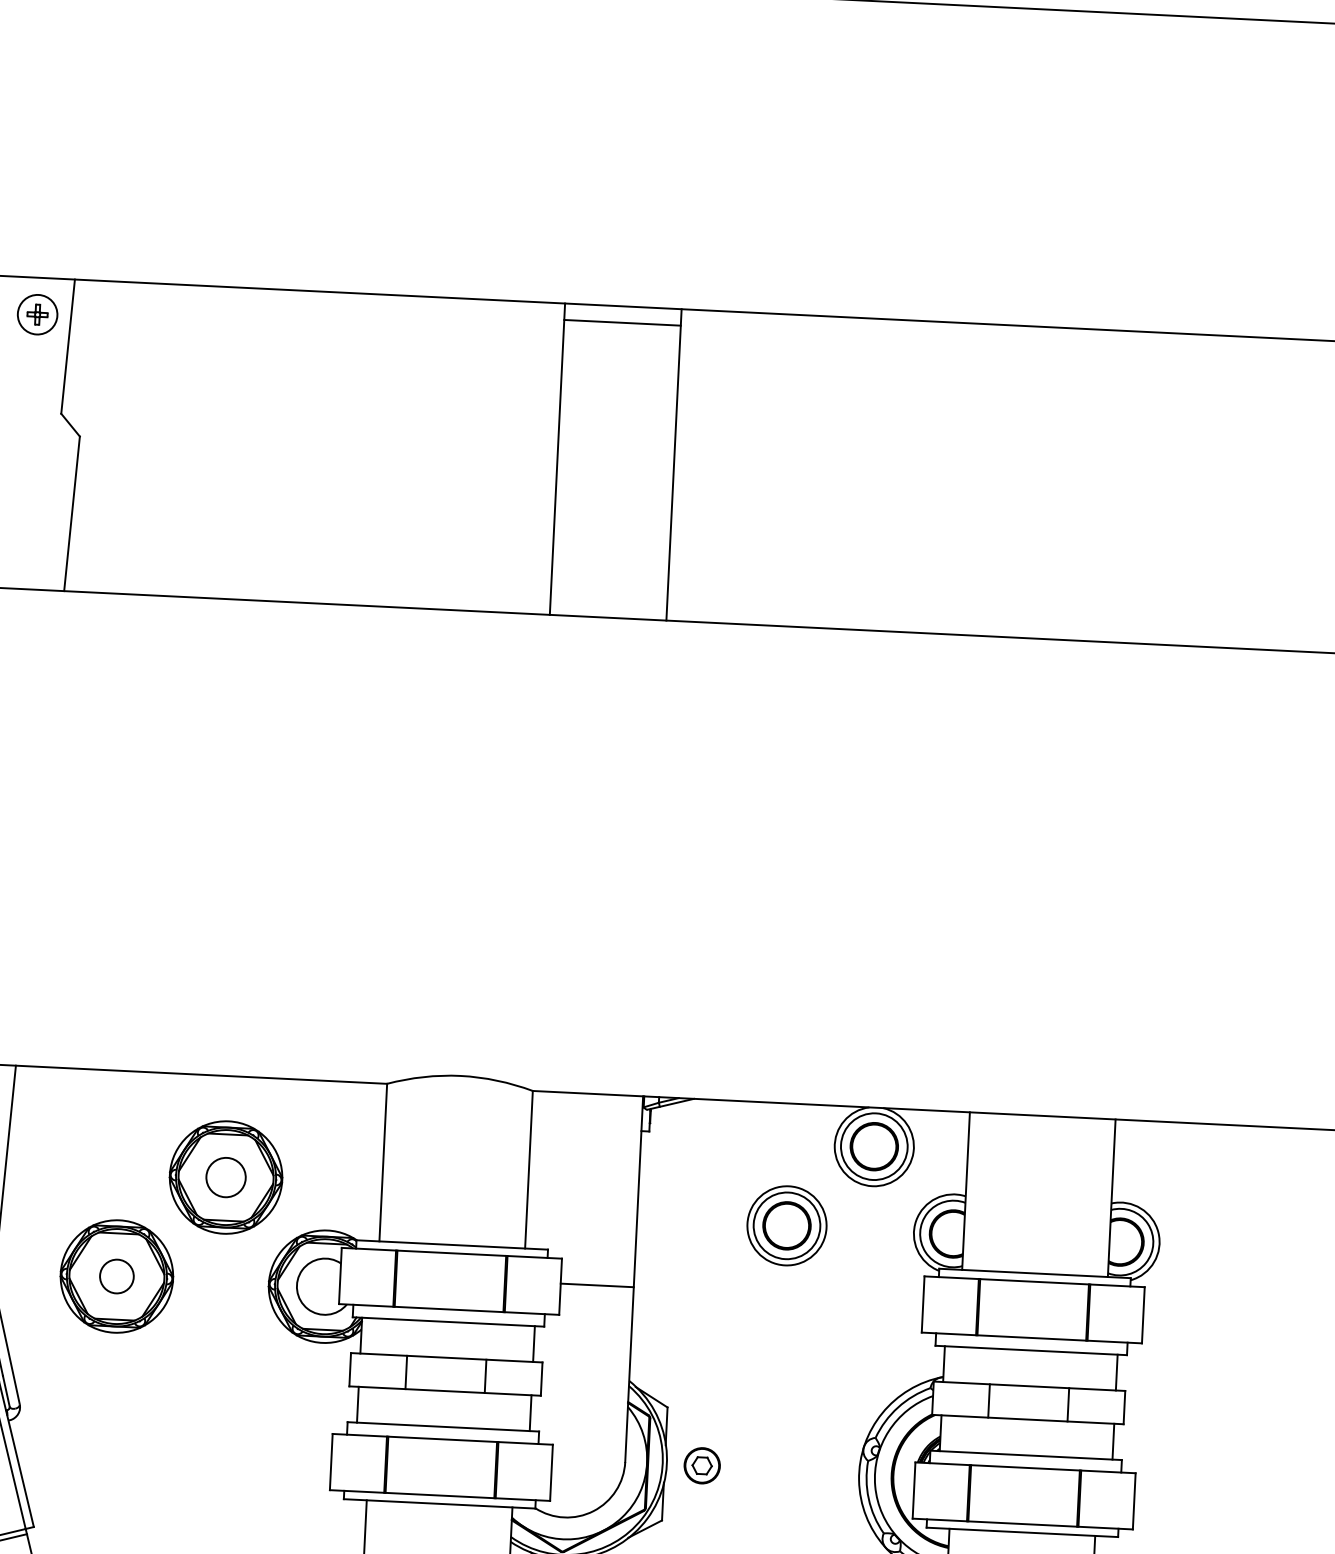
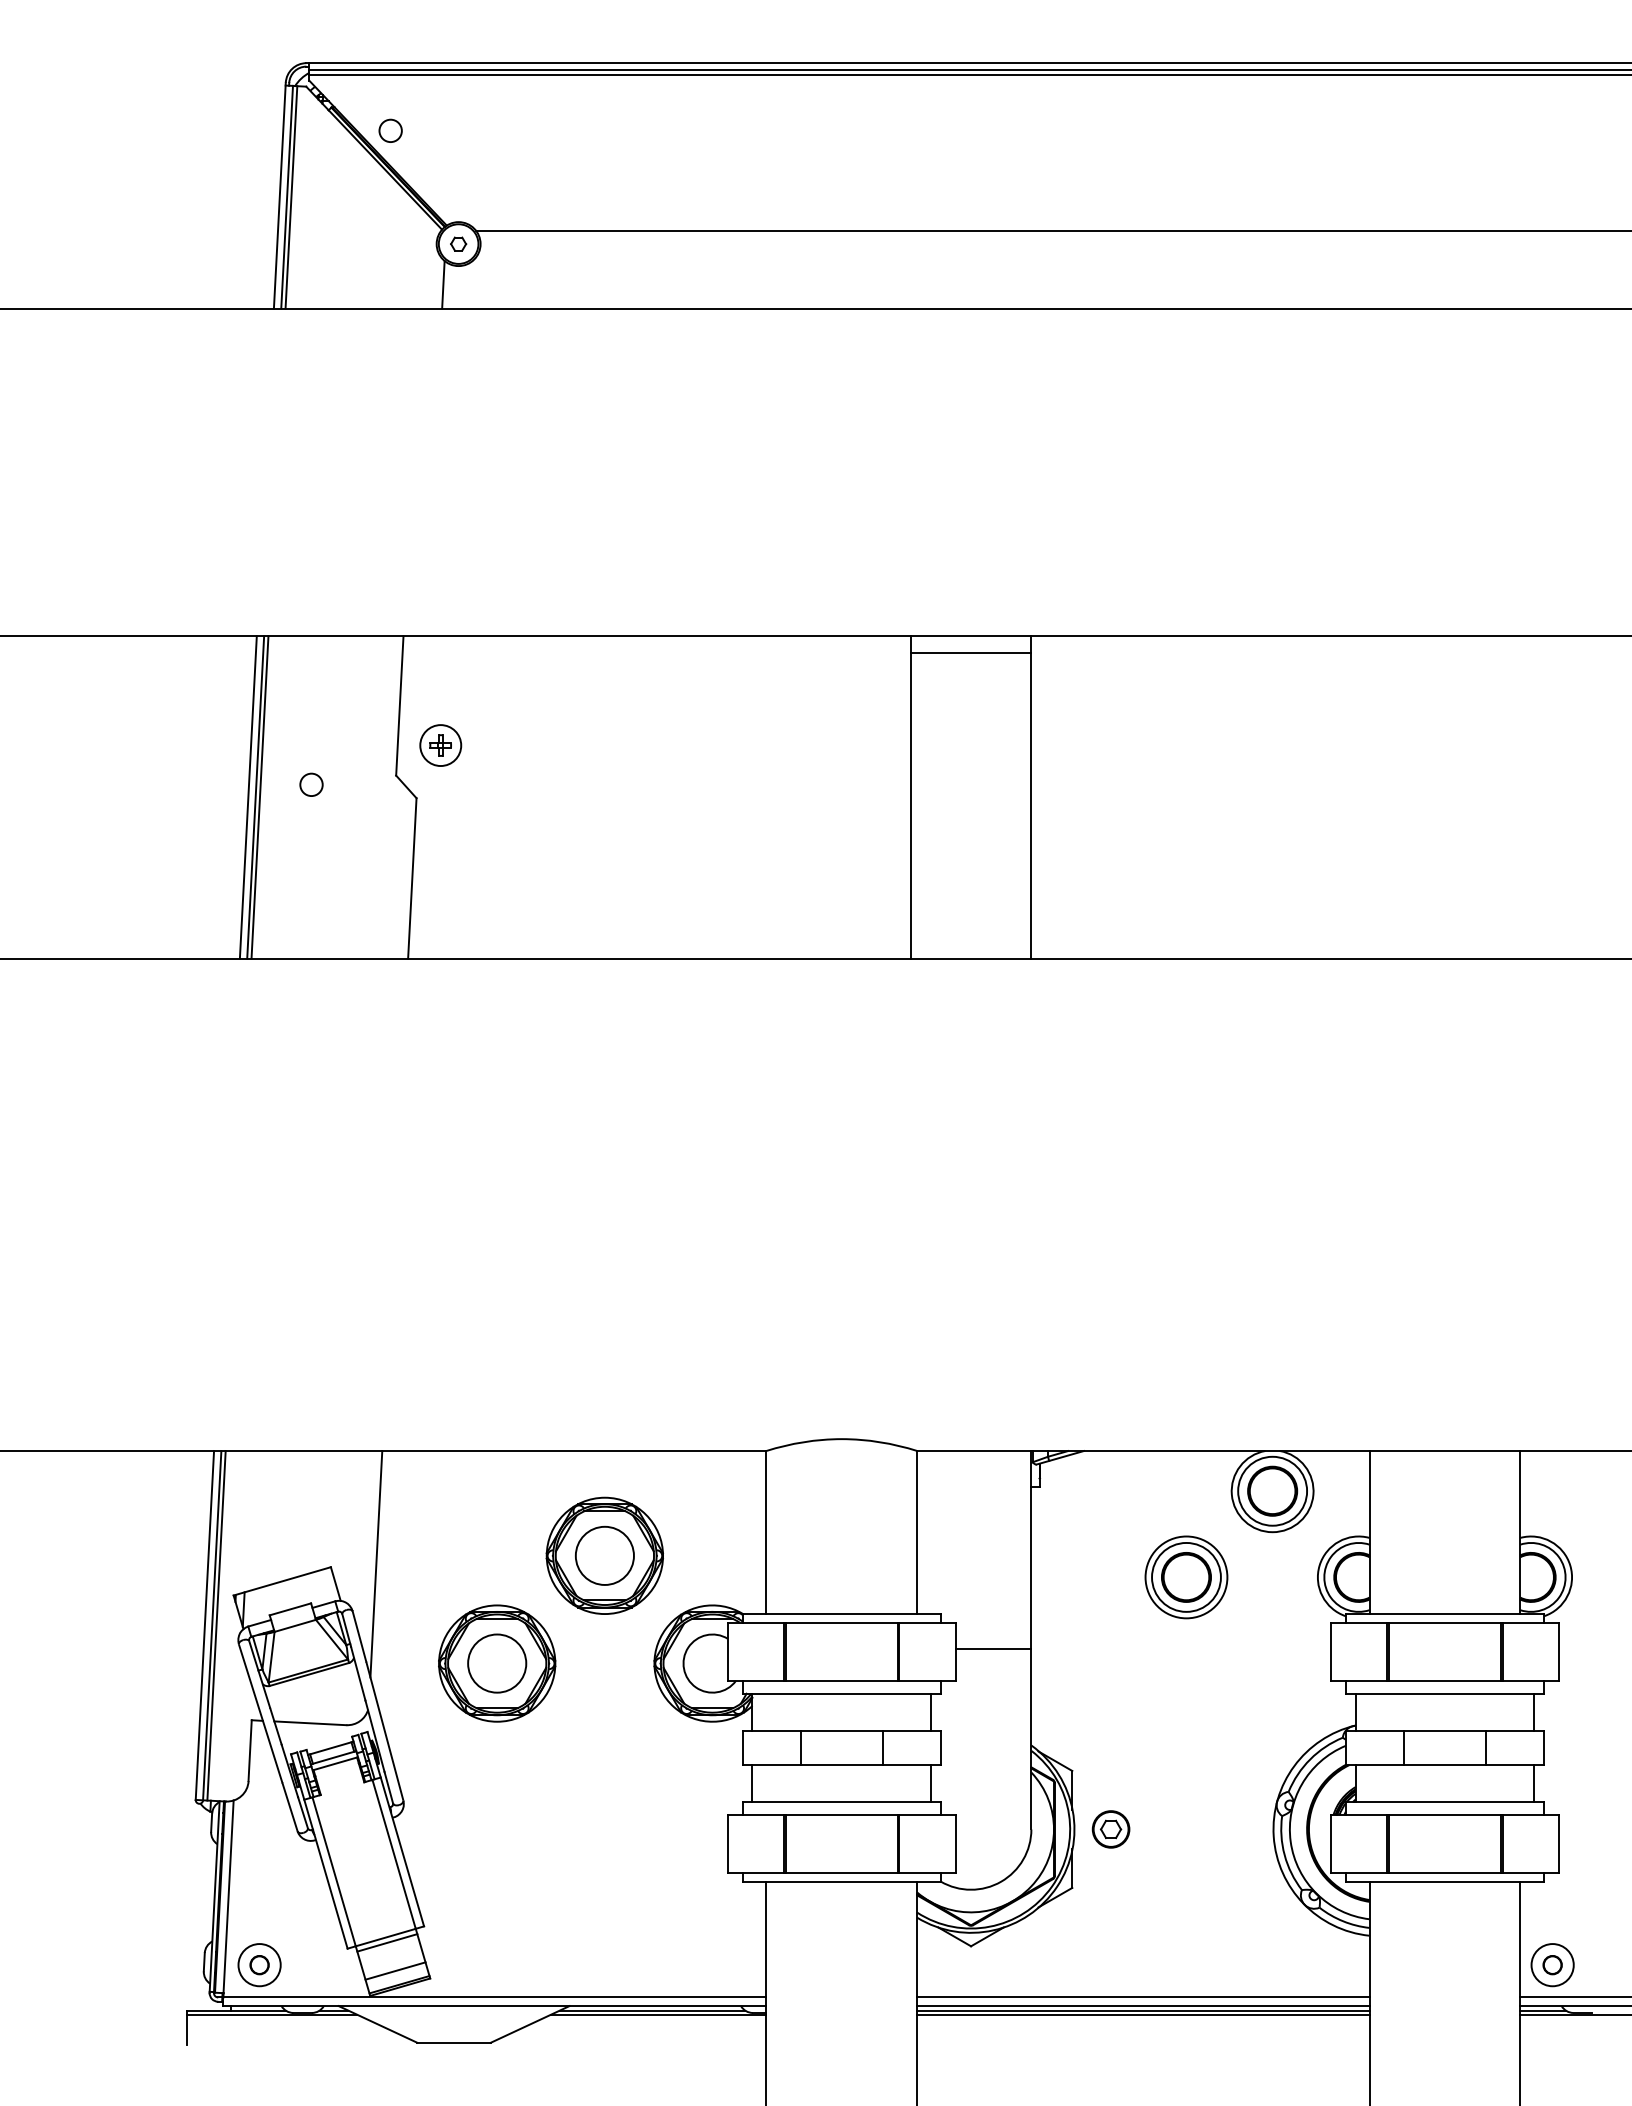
part: (37, 314) -> (440, 745), moved
circle: (225, 1177) -> (604, 1555), size x1.43
circle: (117, 1276) -> (497, 1663), size x1.67

